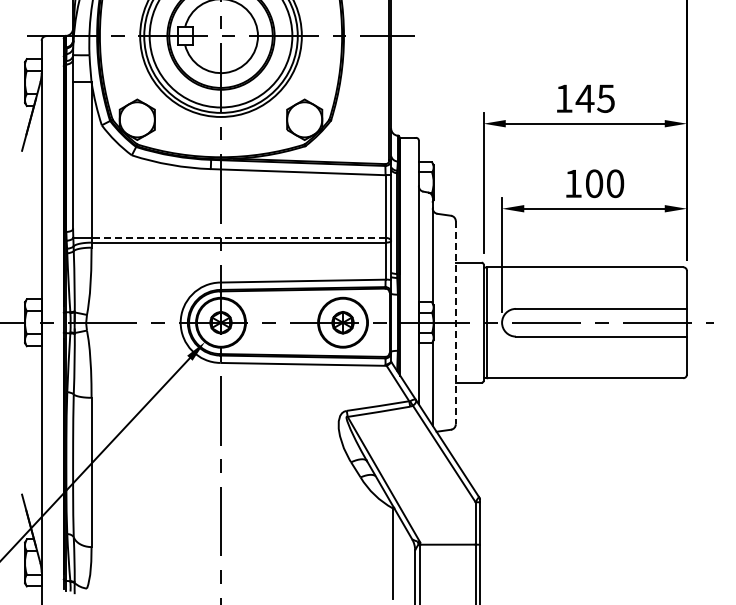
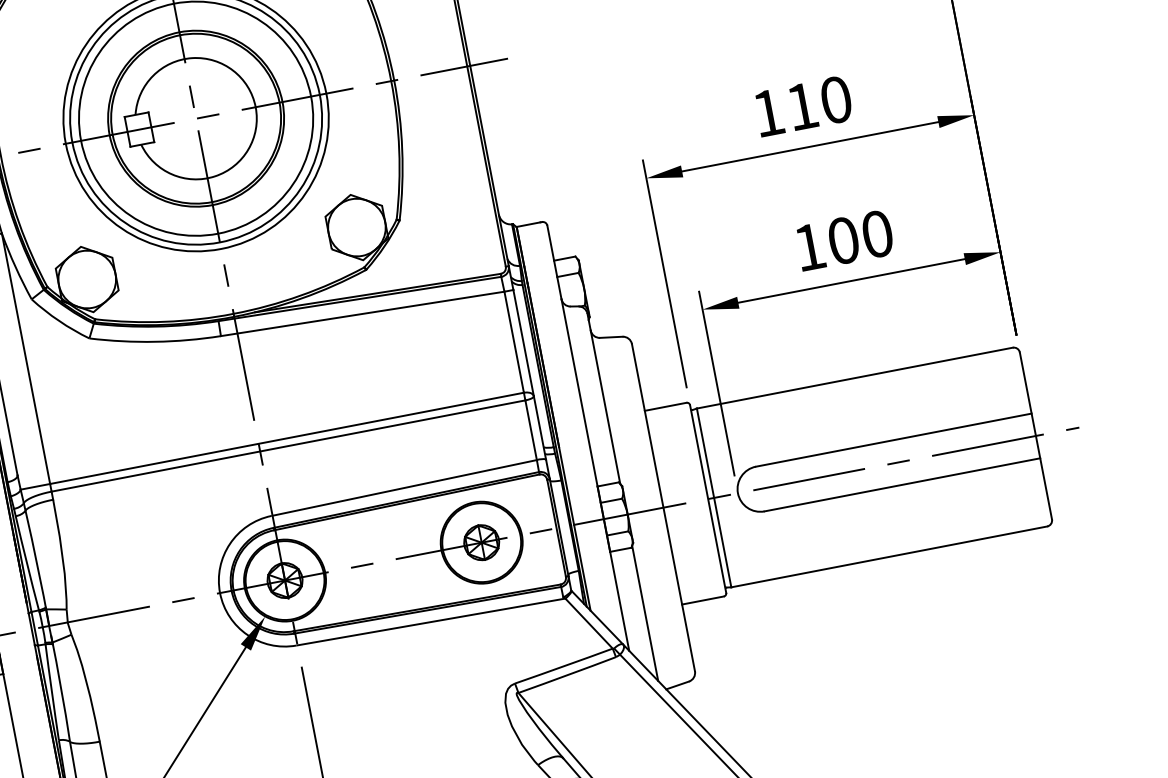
text: (594, 98) -> (817, 103), 145 -> 110
line: (238, 237) -> (286, 437), dashed -> solid
line: (455, 323) -> (663, 508), dashed -> solid

